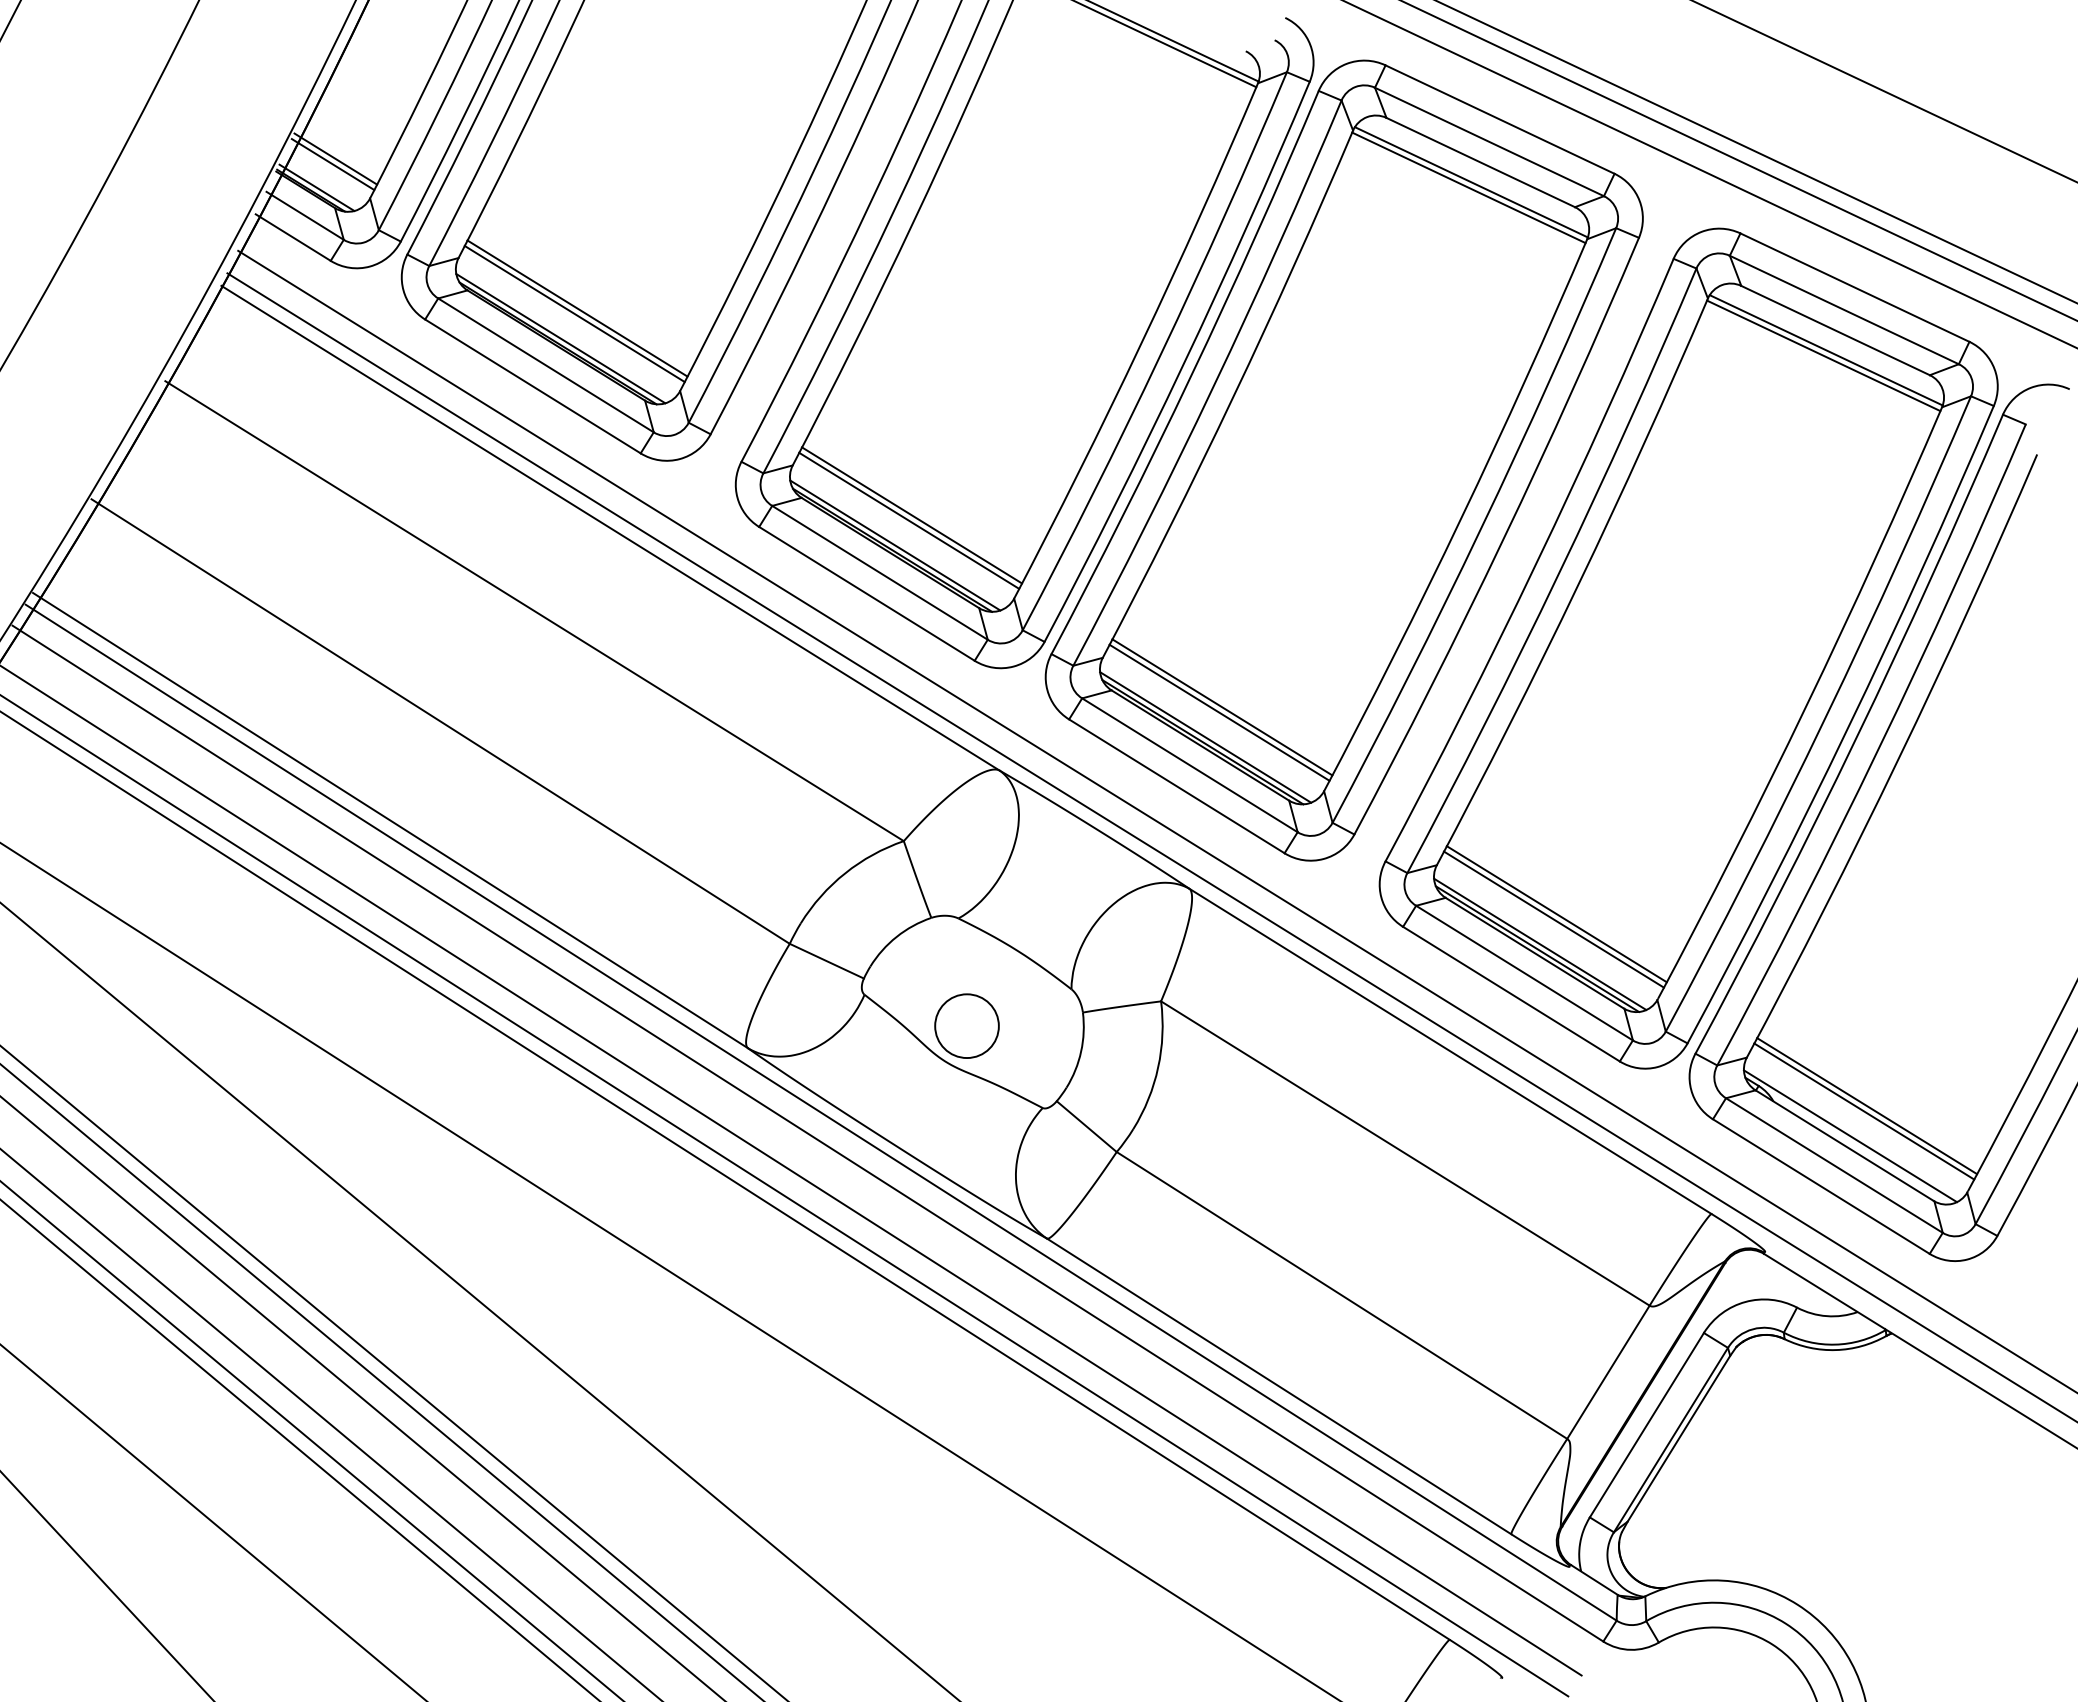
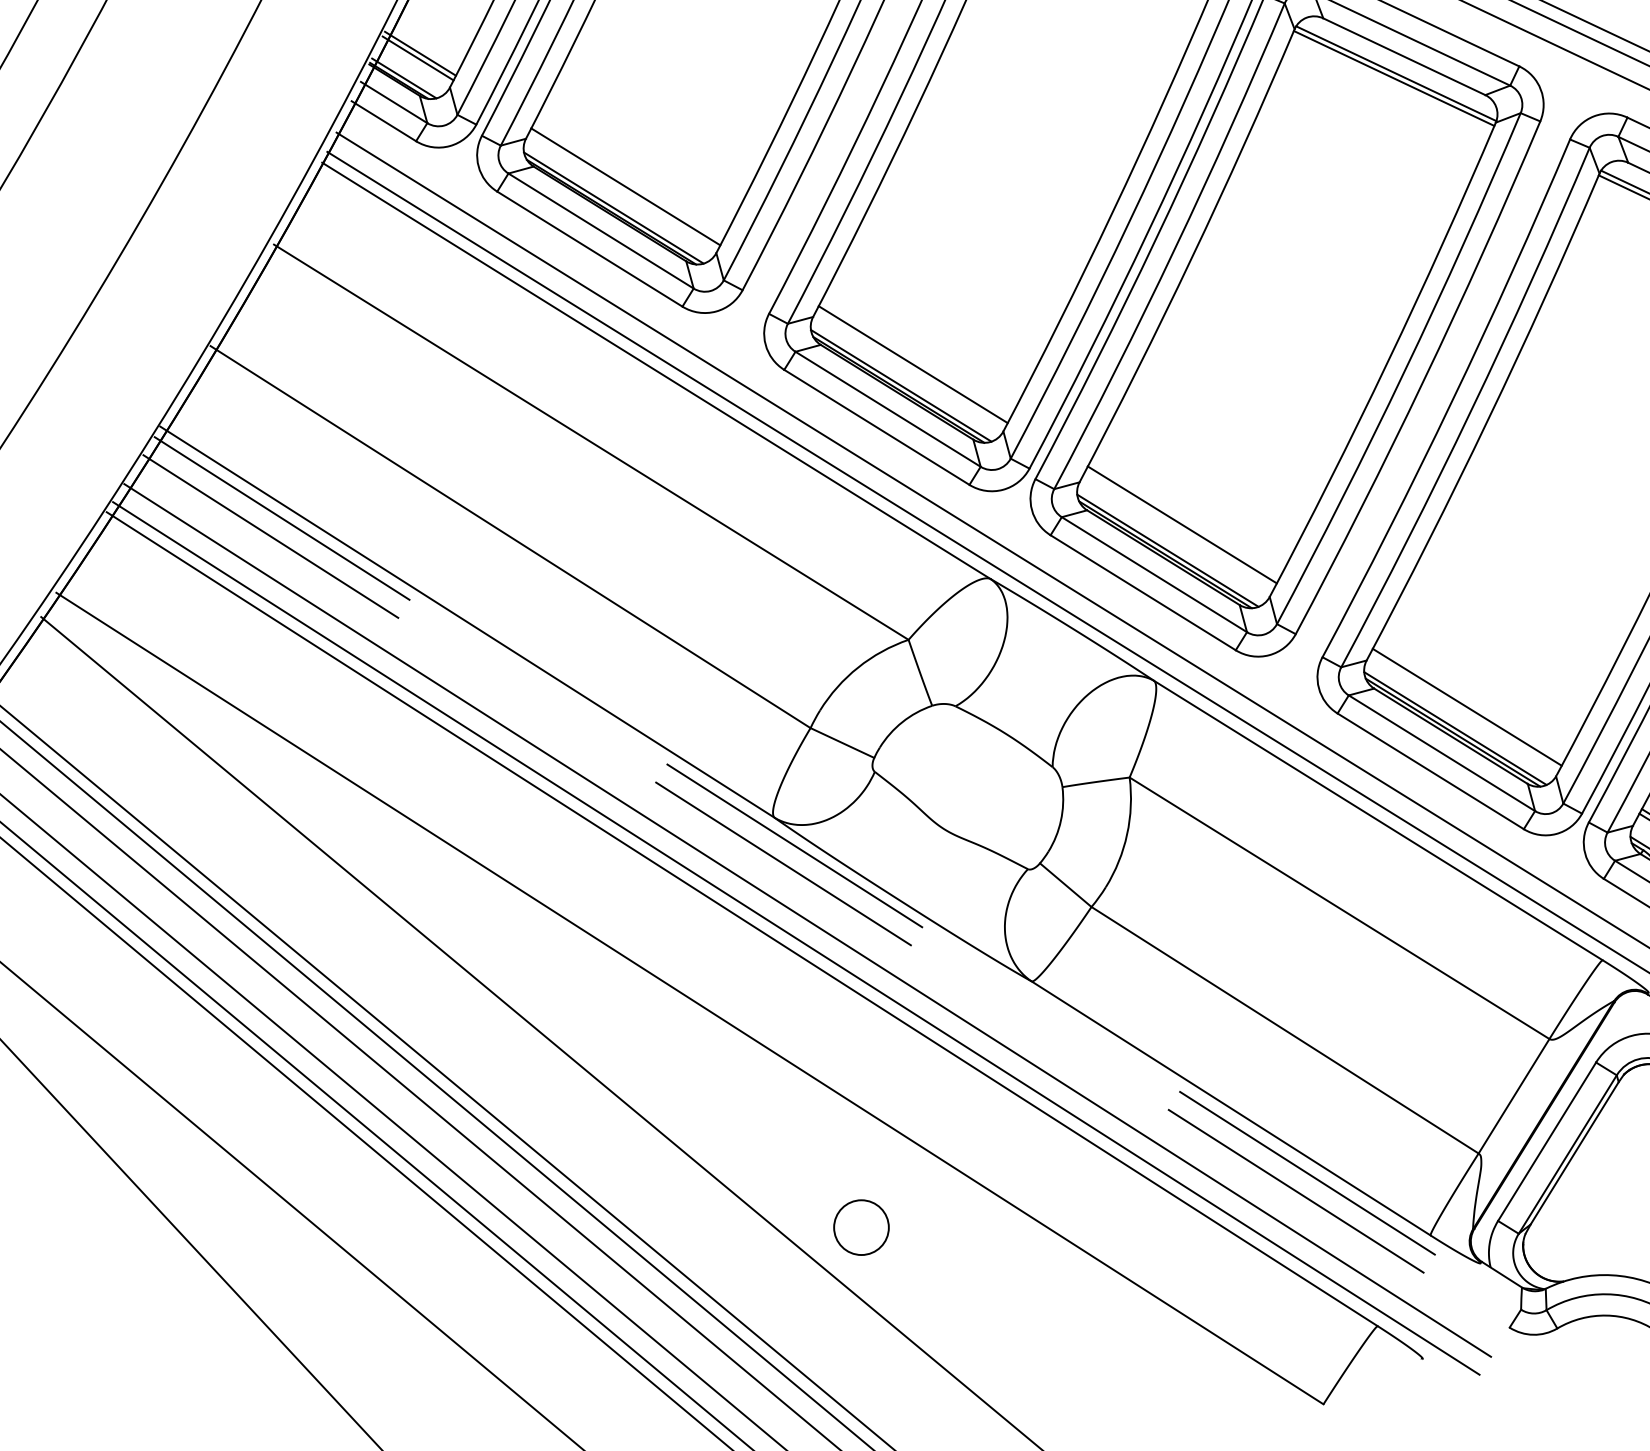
line: (577, 308) -> (628, 182), removed
line: (911, 515) -> (915, 360), removed
line: (1219, 712) -> (1179, 529), removed
line: (1556, 914) -> (1469, 702), removed
circle: (966, 1025) -> (861, 1227), moved
line: (821, 1112) -> (837, 873), solid -> dashed
line: (807, 1133) -> (825, 891), solid -> dashed

